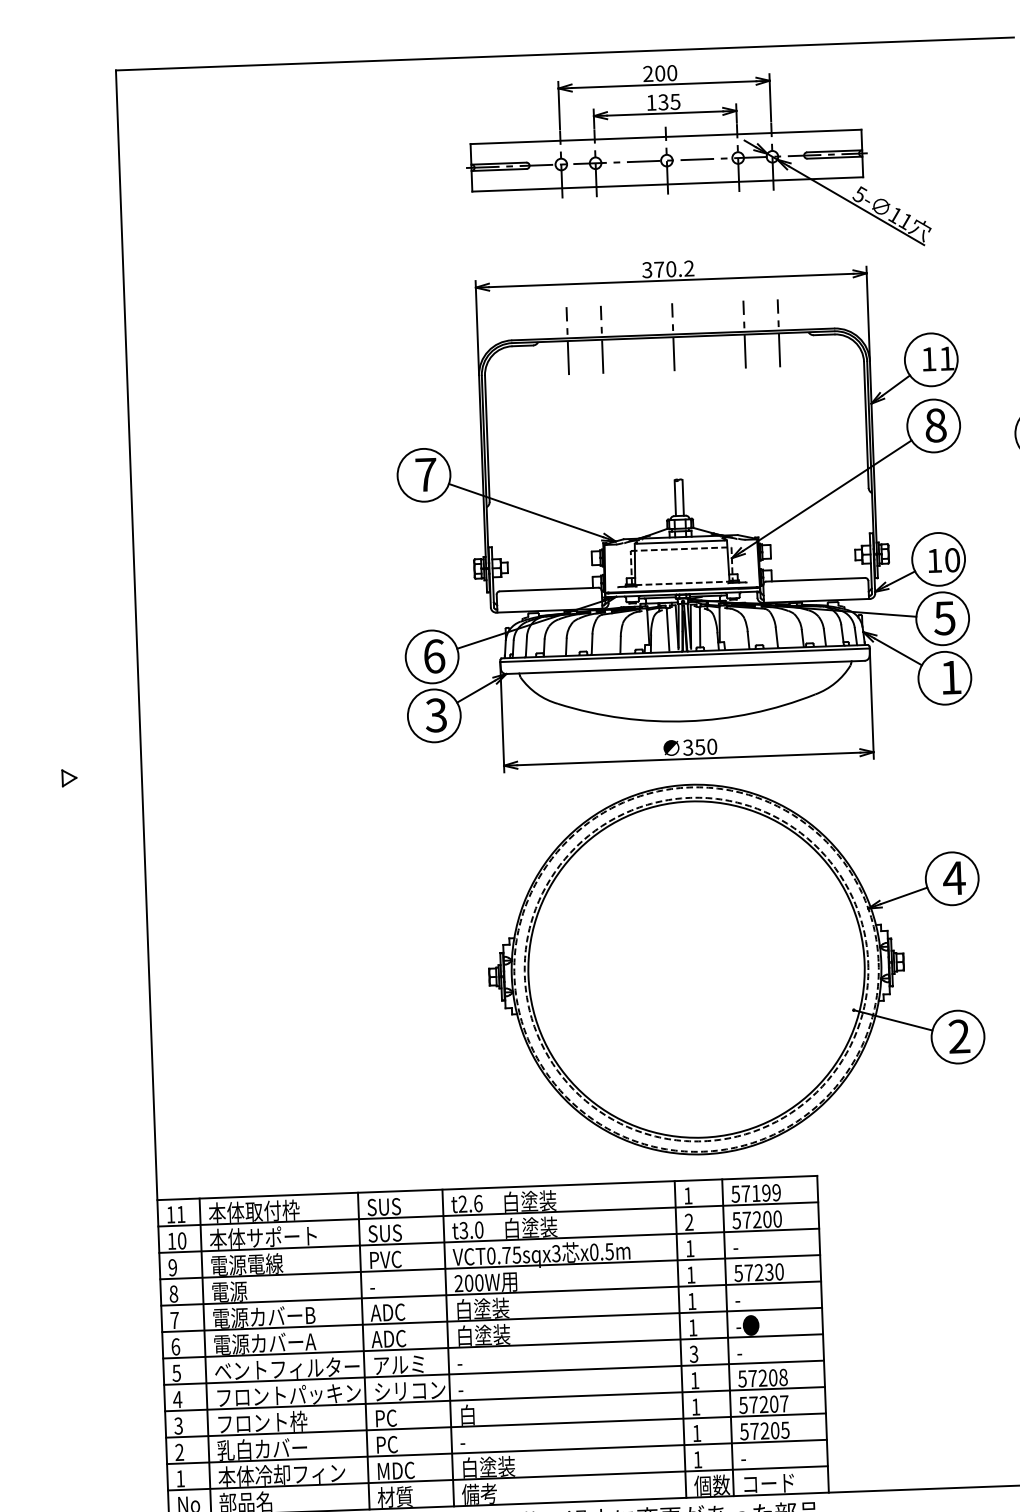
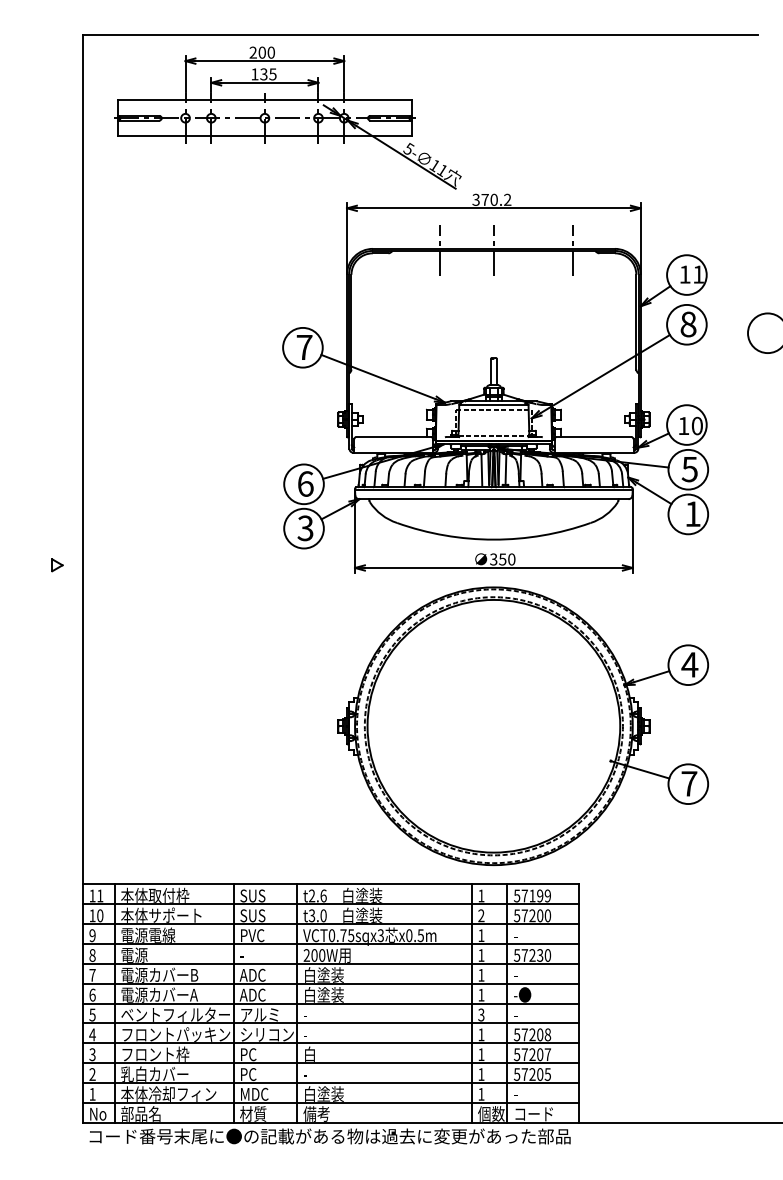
part: (696, 158) -> (287, 117), moved
line: (744, 333) -> (547, 250), removed
line: (567, 340) -> (414, 250), removed
part: (69, 778) -> (57, 565), moved
text: (959, 1036) -> (689, 783), 2 -> 7

